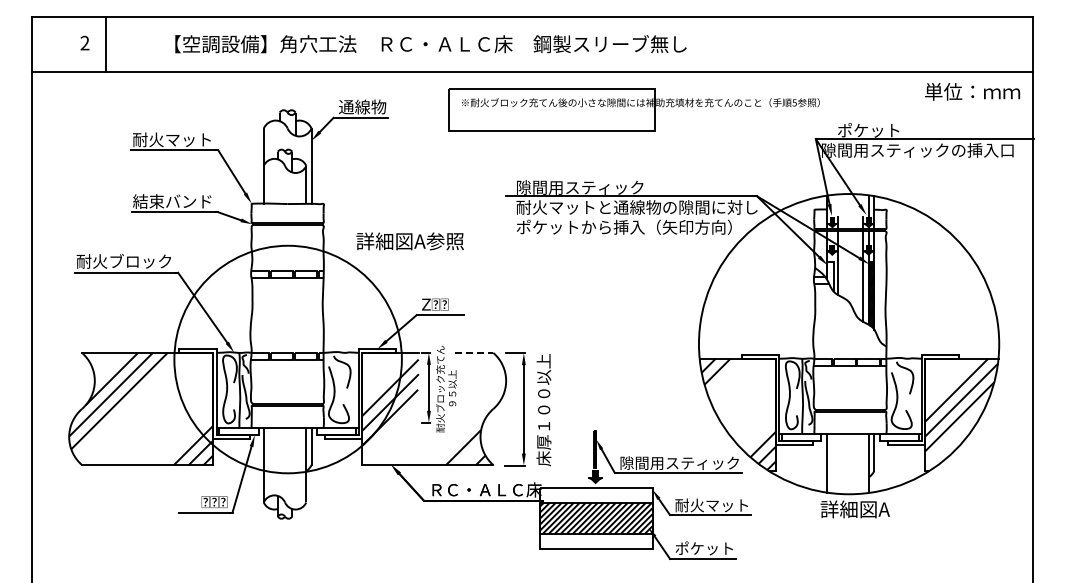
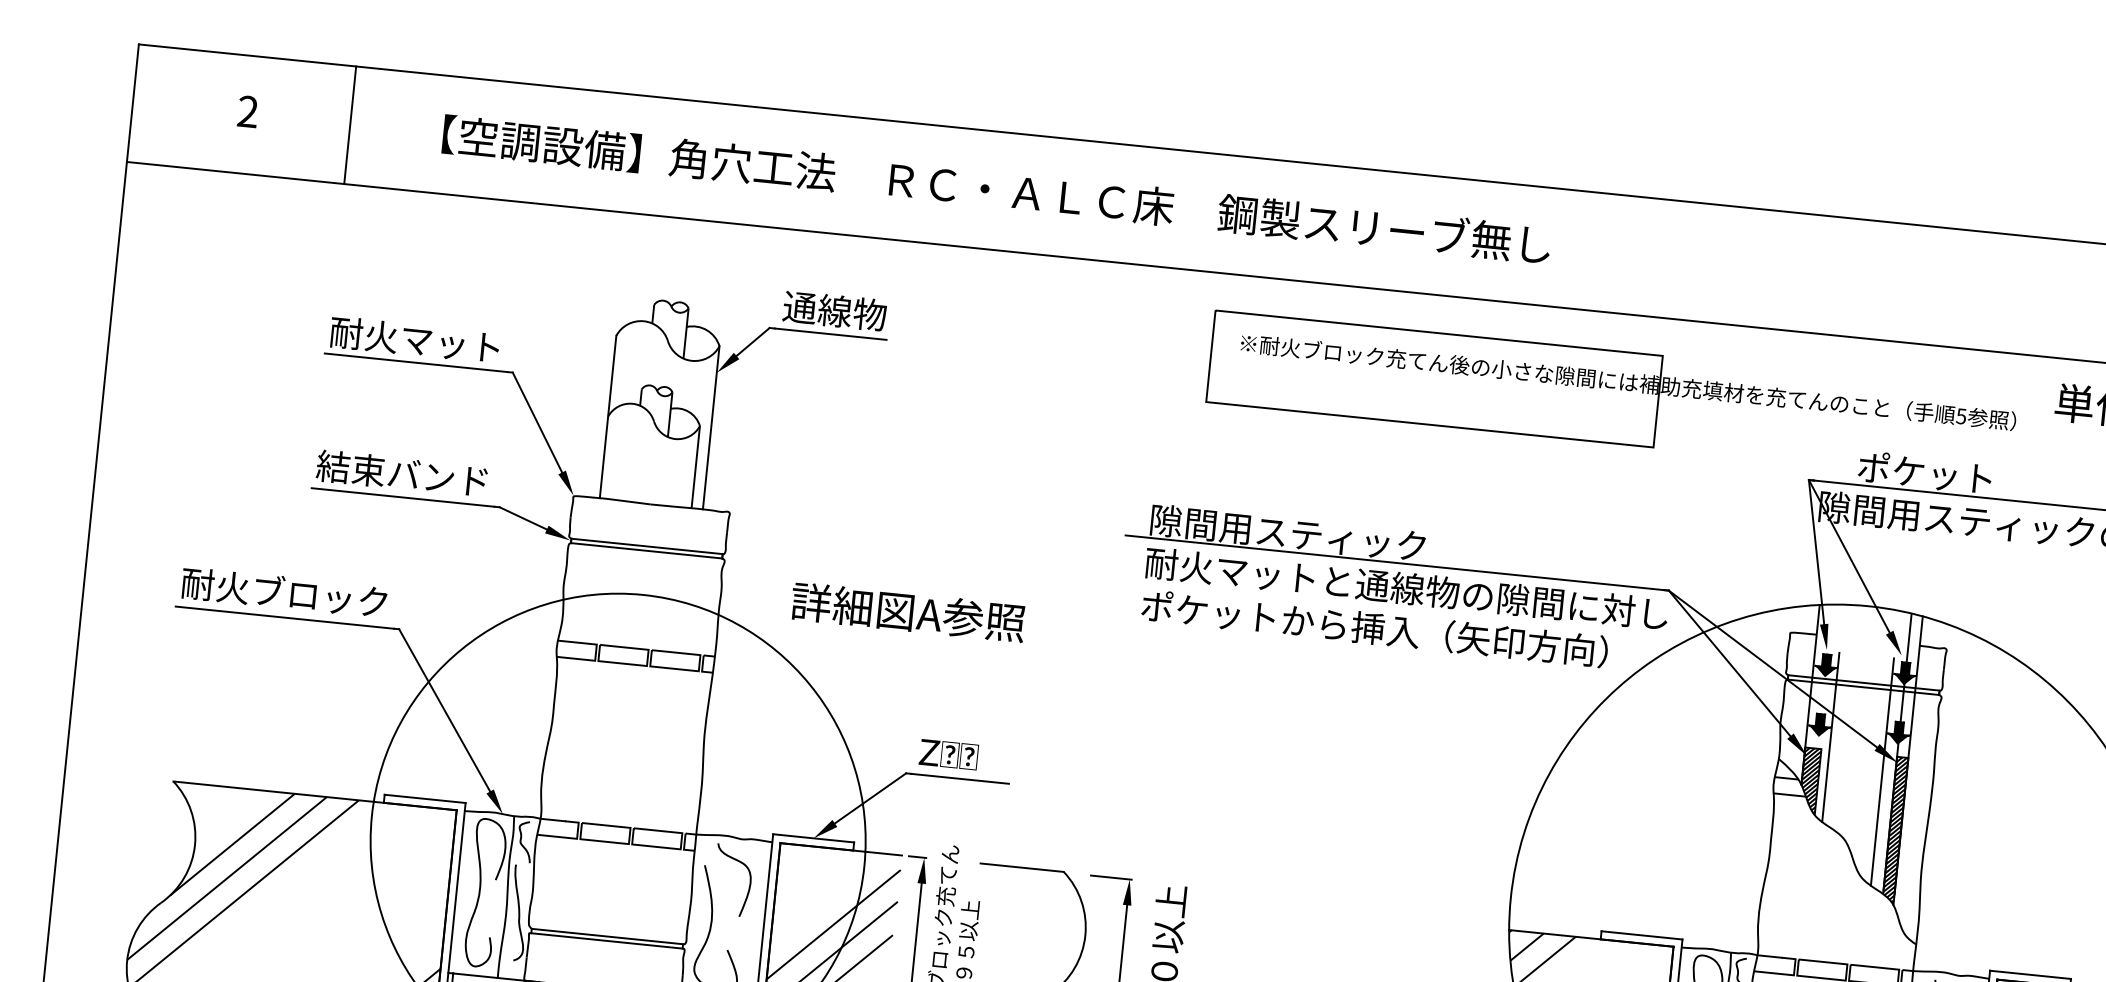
line: (106, 44) -> (350, 125), moved
part: (633, 109) -> (1611, 395), moved
hatch: (830, 276) -> (1810, 780), added
line: (474, 352) -> (1023, 866), dashed -> solid

